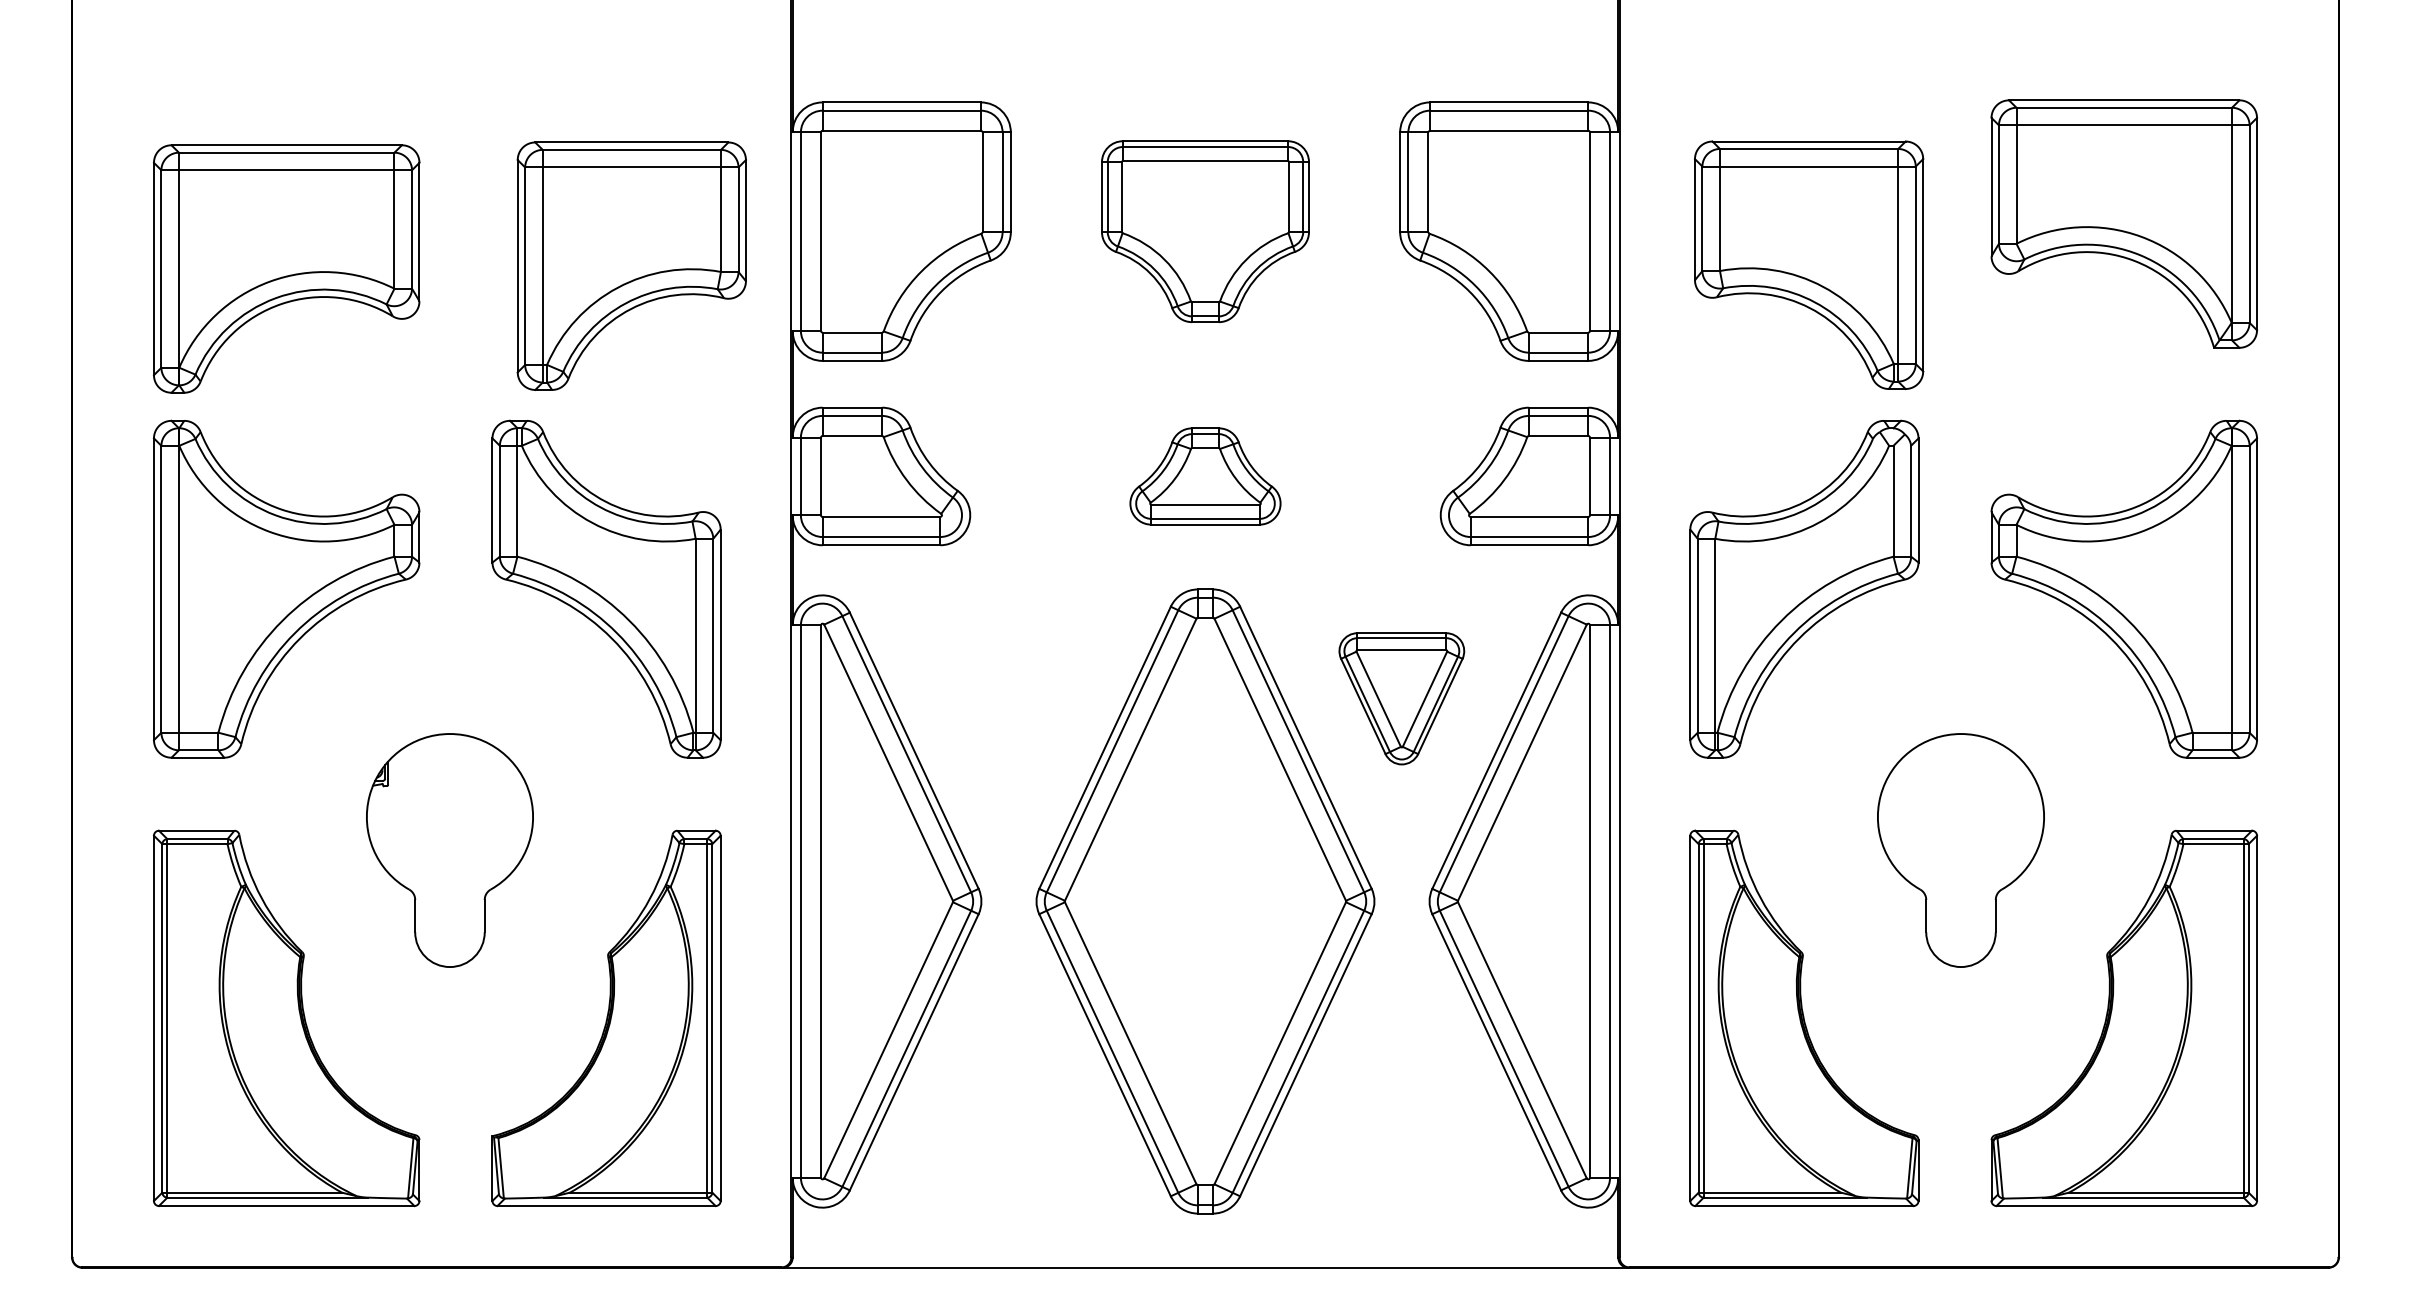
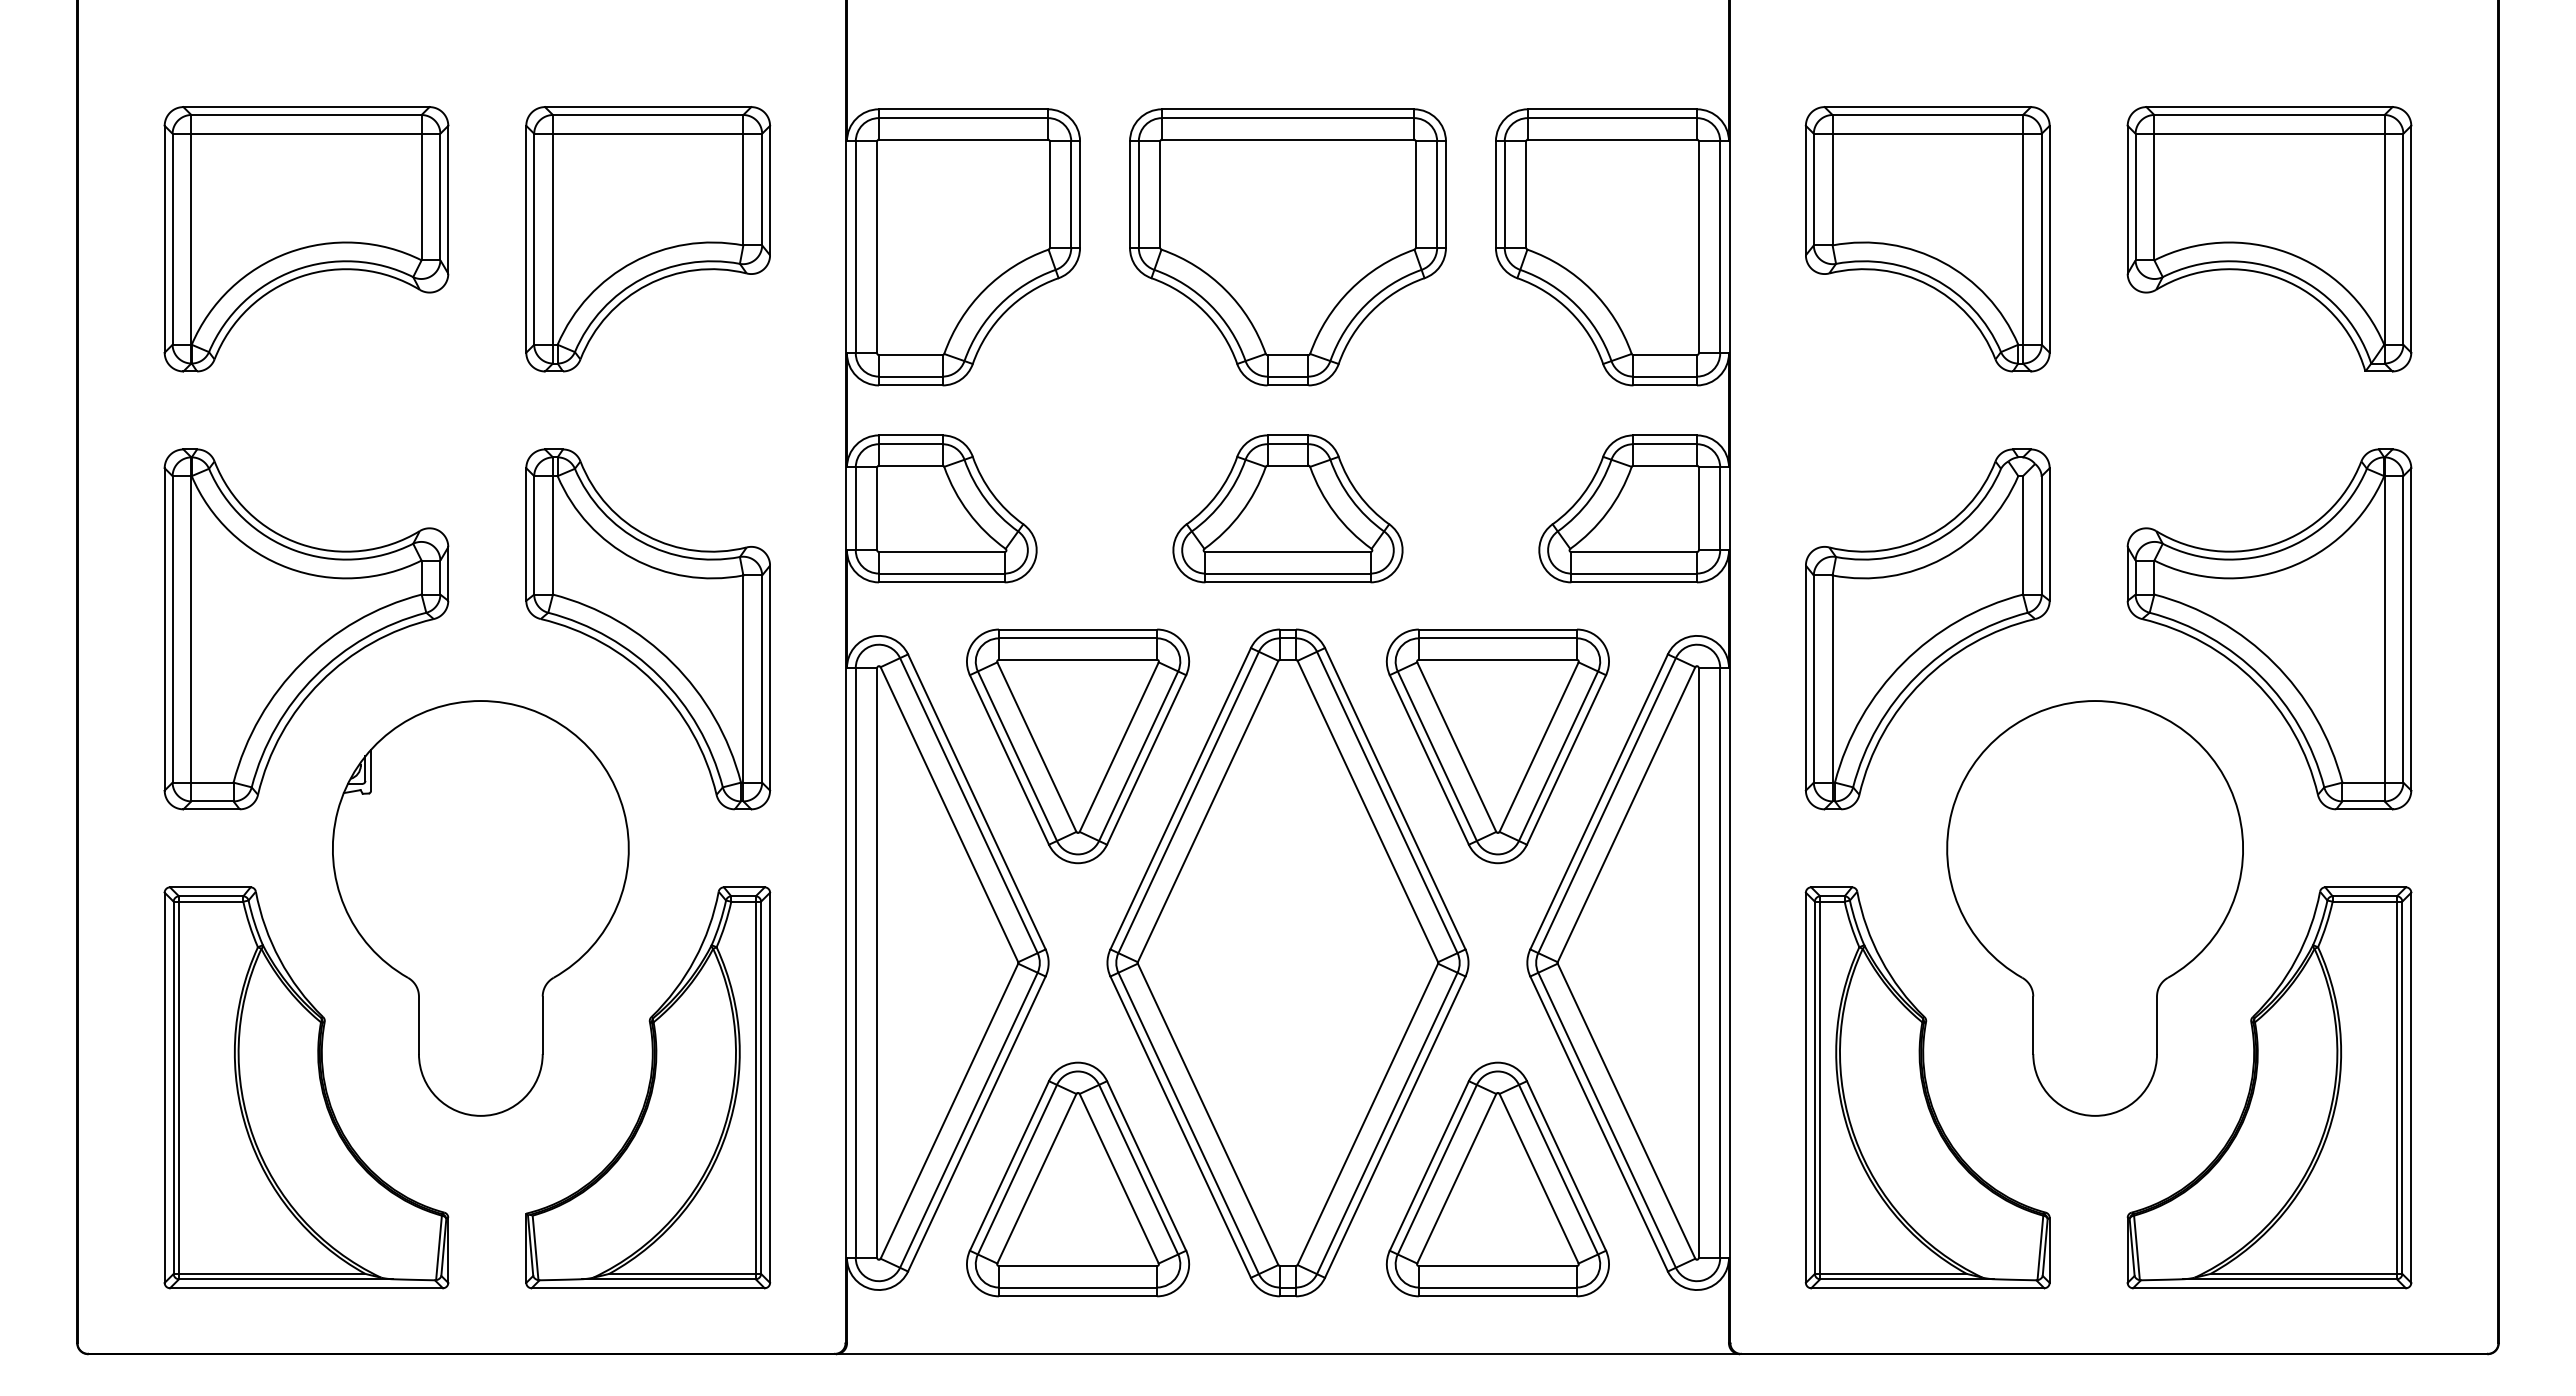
part: (1205, 231) -> (1287, 247), size x1.43
part: (1808, 265) -> (1927, 239), moved
part: (632, 266) -> (648, 239), moved
part: (286, 269) -> (306, 239), moved
part: (1205, 476) -> (1287, 508), size x1.43
part: (1009, 698) -> (1078, 746), added
part: (1401, 698) -> (1497, 746), size x1.67
part: (449, 850) -> (480, 908), size x1.67
part: (1960, 850) -> (2094, 908), size x1.67
part: (1009, 1104) -> (1078, 1179), added
part: (1401, 1104) -> (1497, 1179), added

